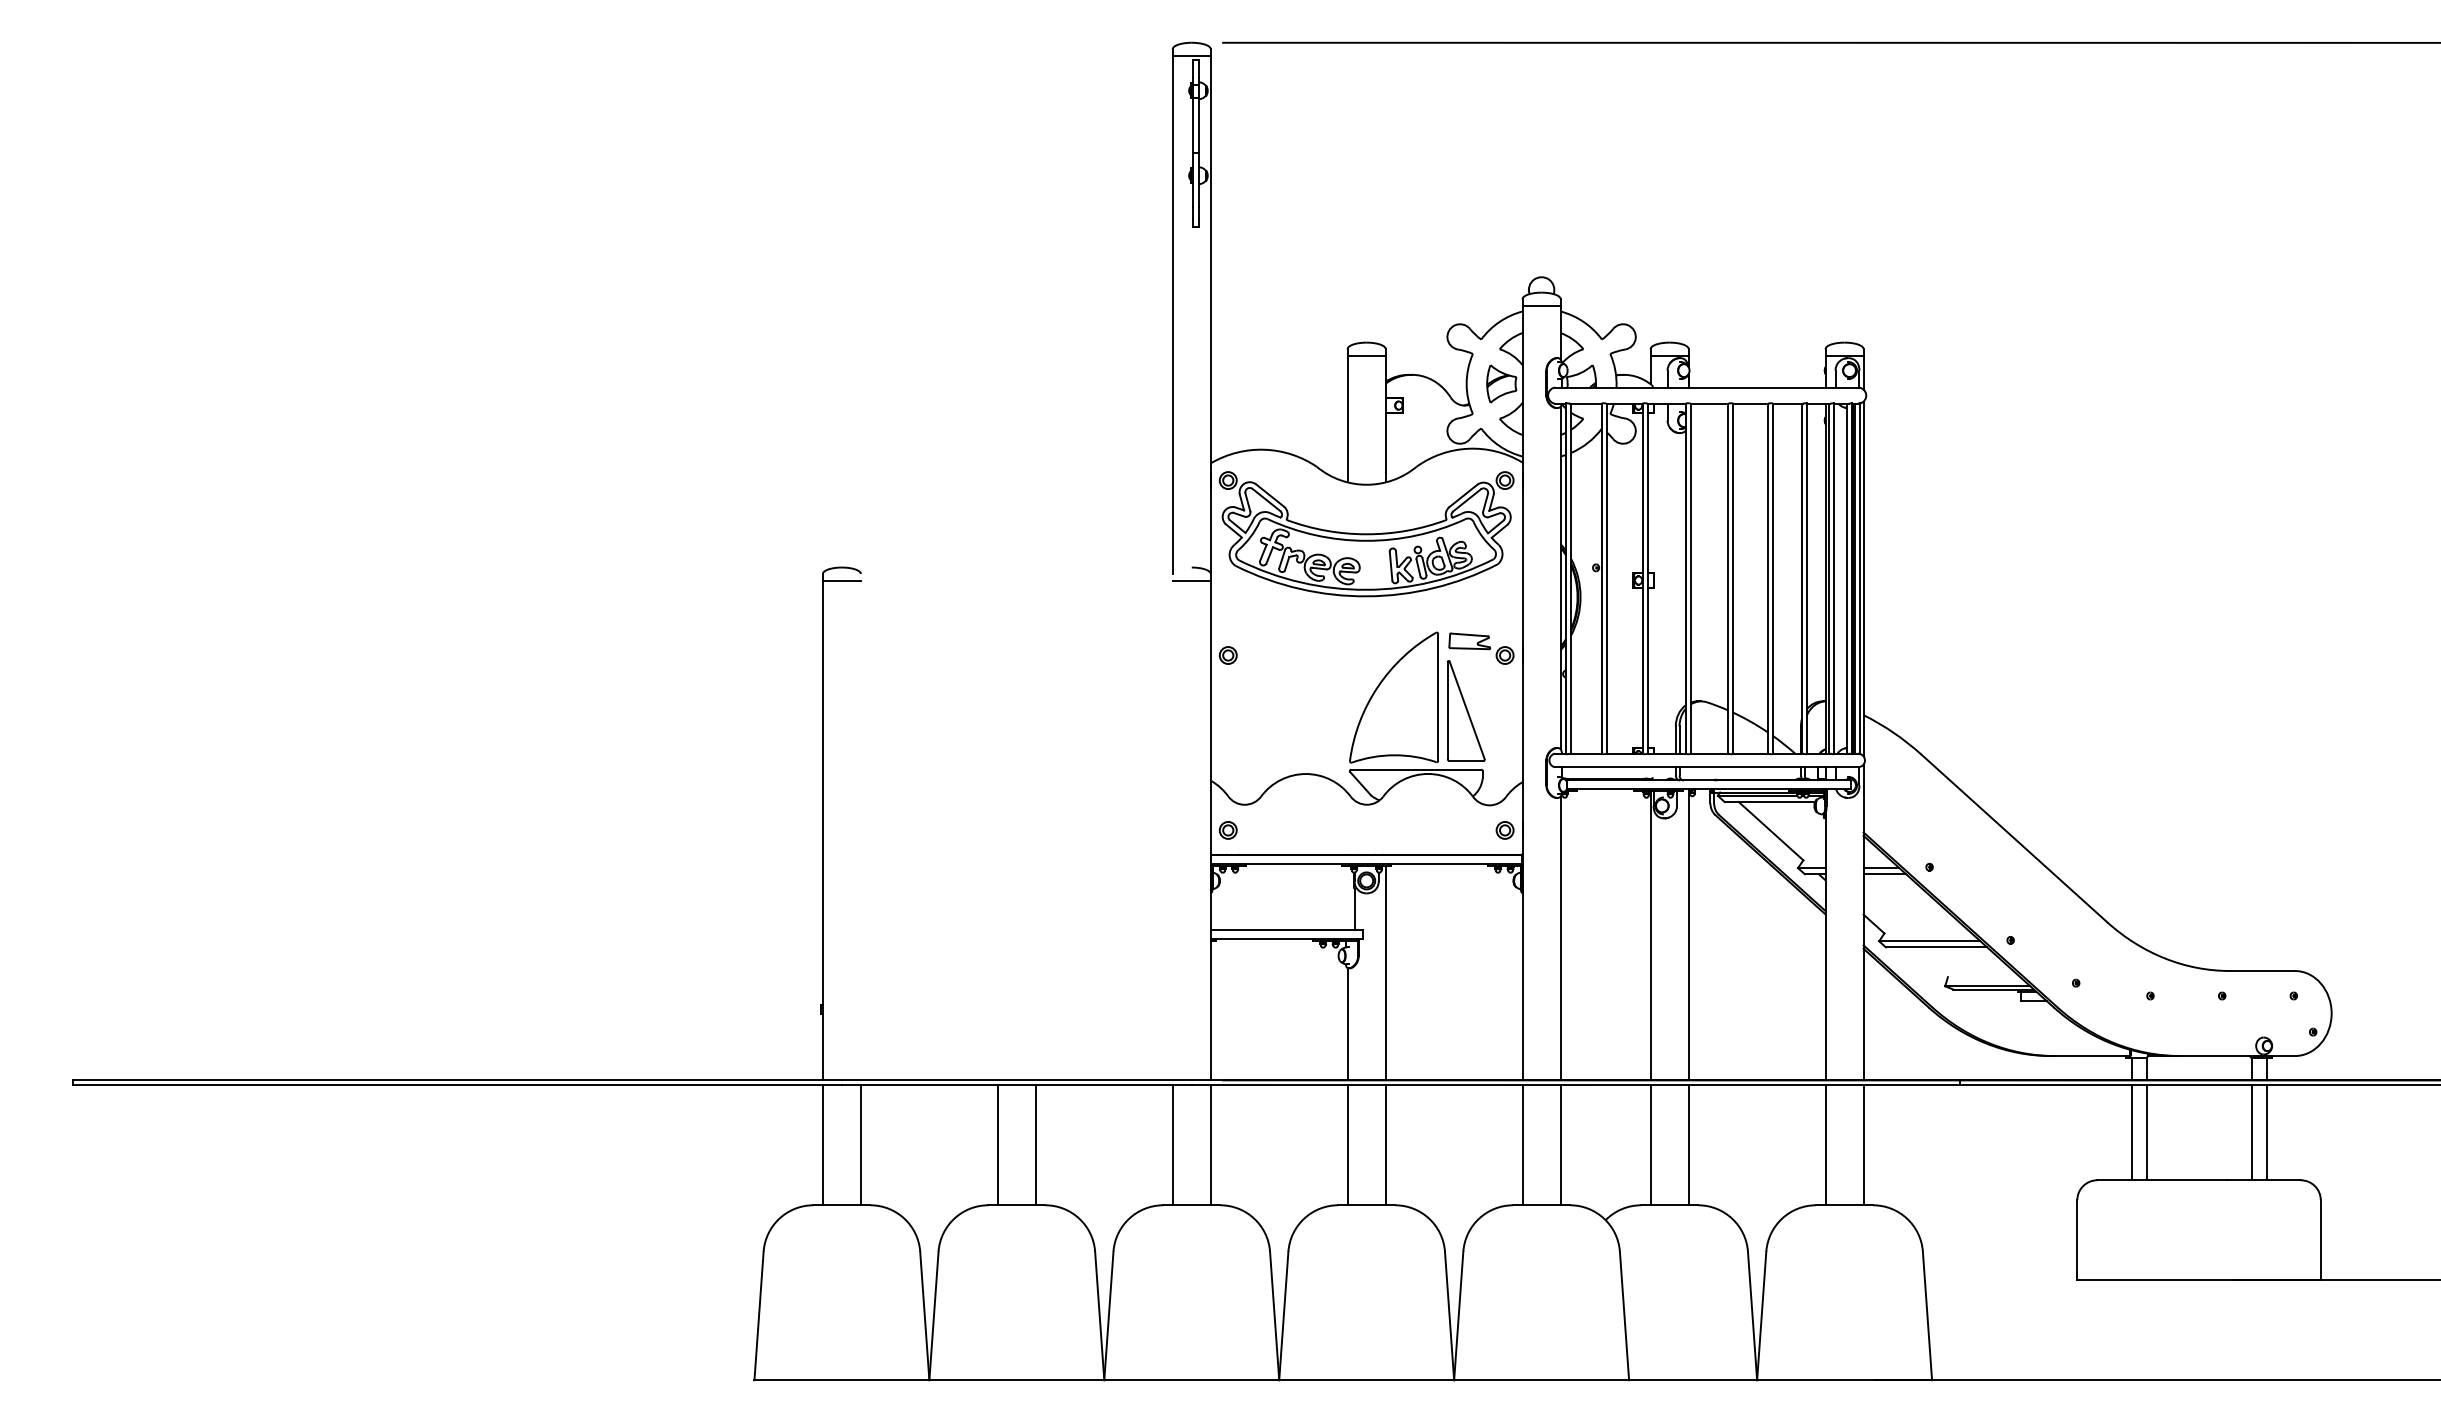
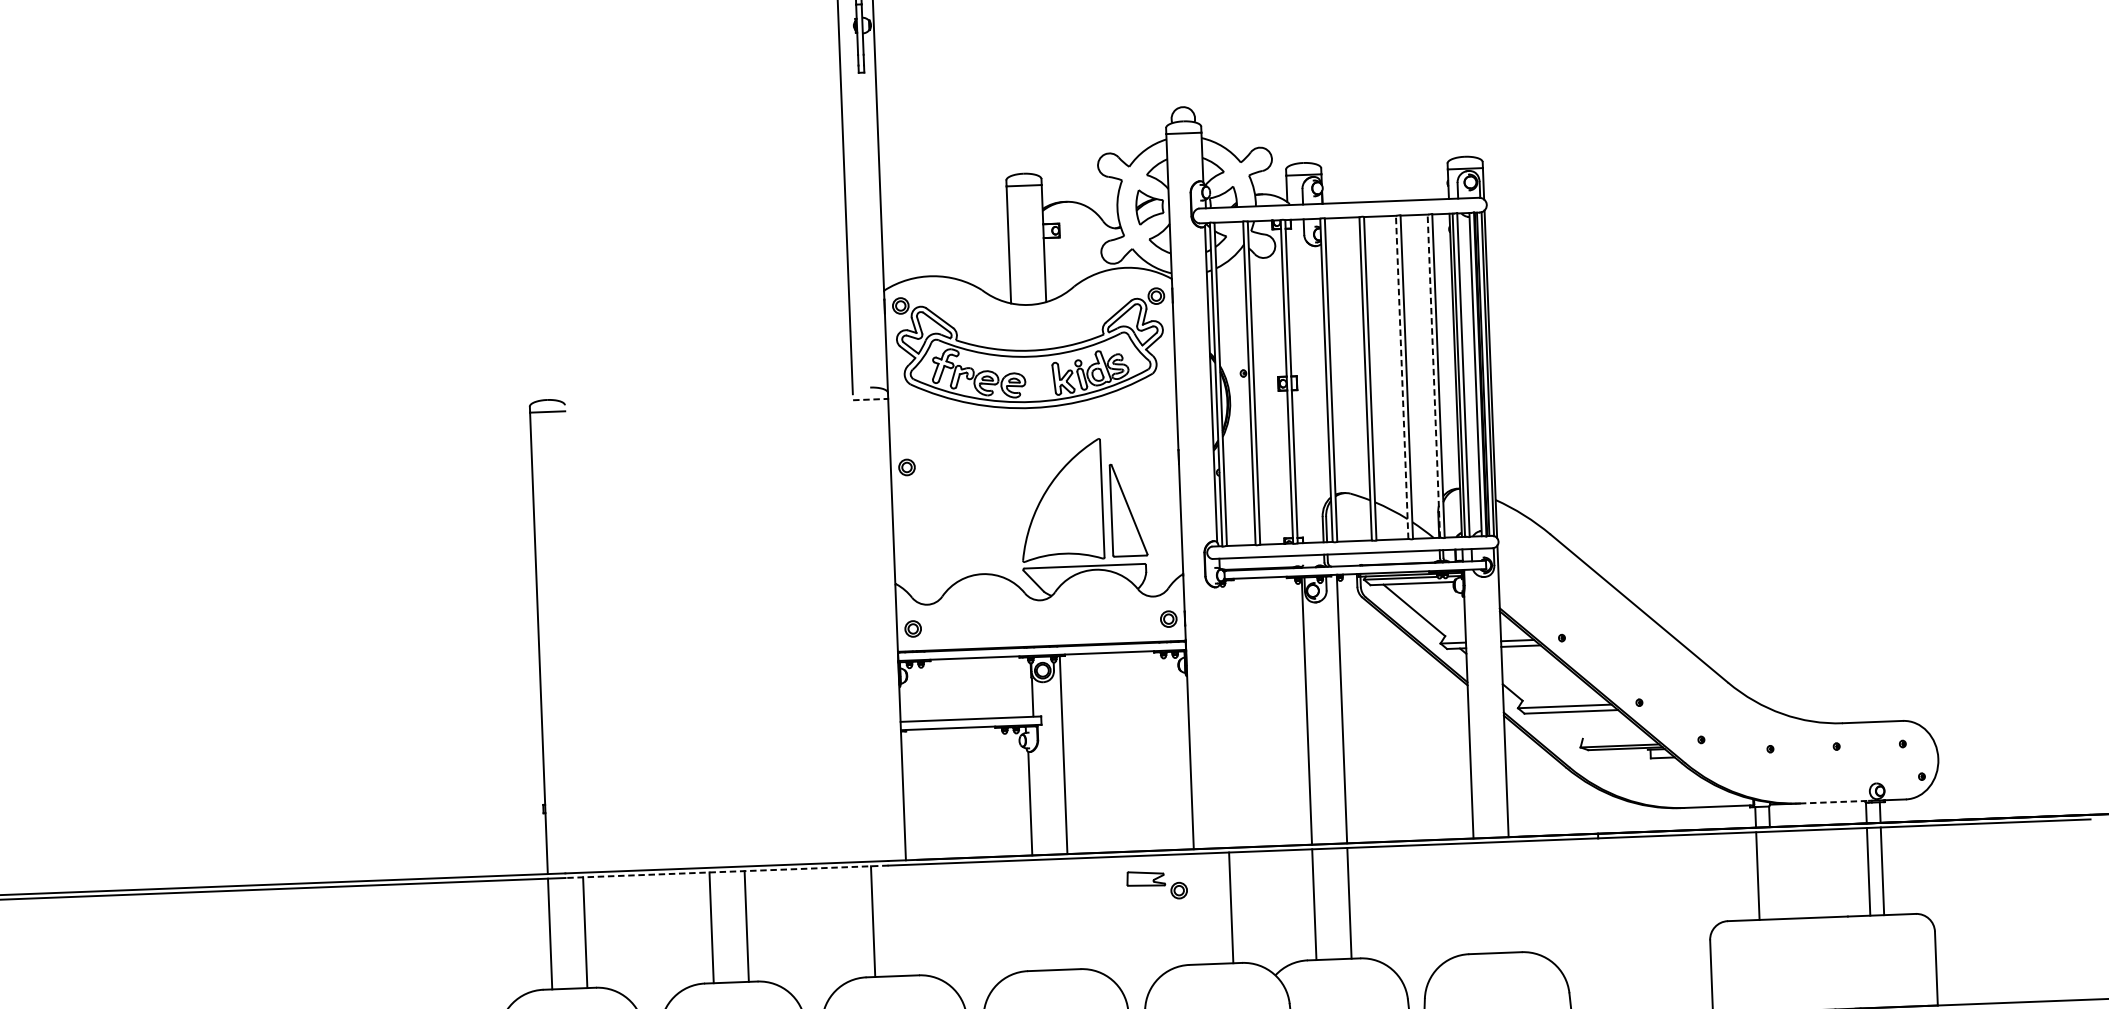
line: (1767, 578) -> (1402, 377), solid -> dashed
line: (1801, 578) -> (1433, 376), solid -> dashed
line: (1192, 580) -> (871, 399), solid -> dashed
part: (1481, 648) -> (1157, 885), moved
line: (1560, 938) -> (1223, 716), removed
line: (2217, 1056) -> (1834, 802), solid -> dashed
line: (1016, 1085) -> (726, 871), solid -> dashed
line: (2146, 1132) -> (1771, 875), removed
line: (1210, 1145) -> (907, 920), removed
line: (1347, 1145) -> (1034, 915), removed
line: (1385, 1145) -> (1069, 914), removed
line: (1522, 1145) -> (1196, 909), removed
line: (1825, 1145) -> (1475, 898), removed
line: (1863, 1145) -> (1510, 897), removed

